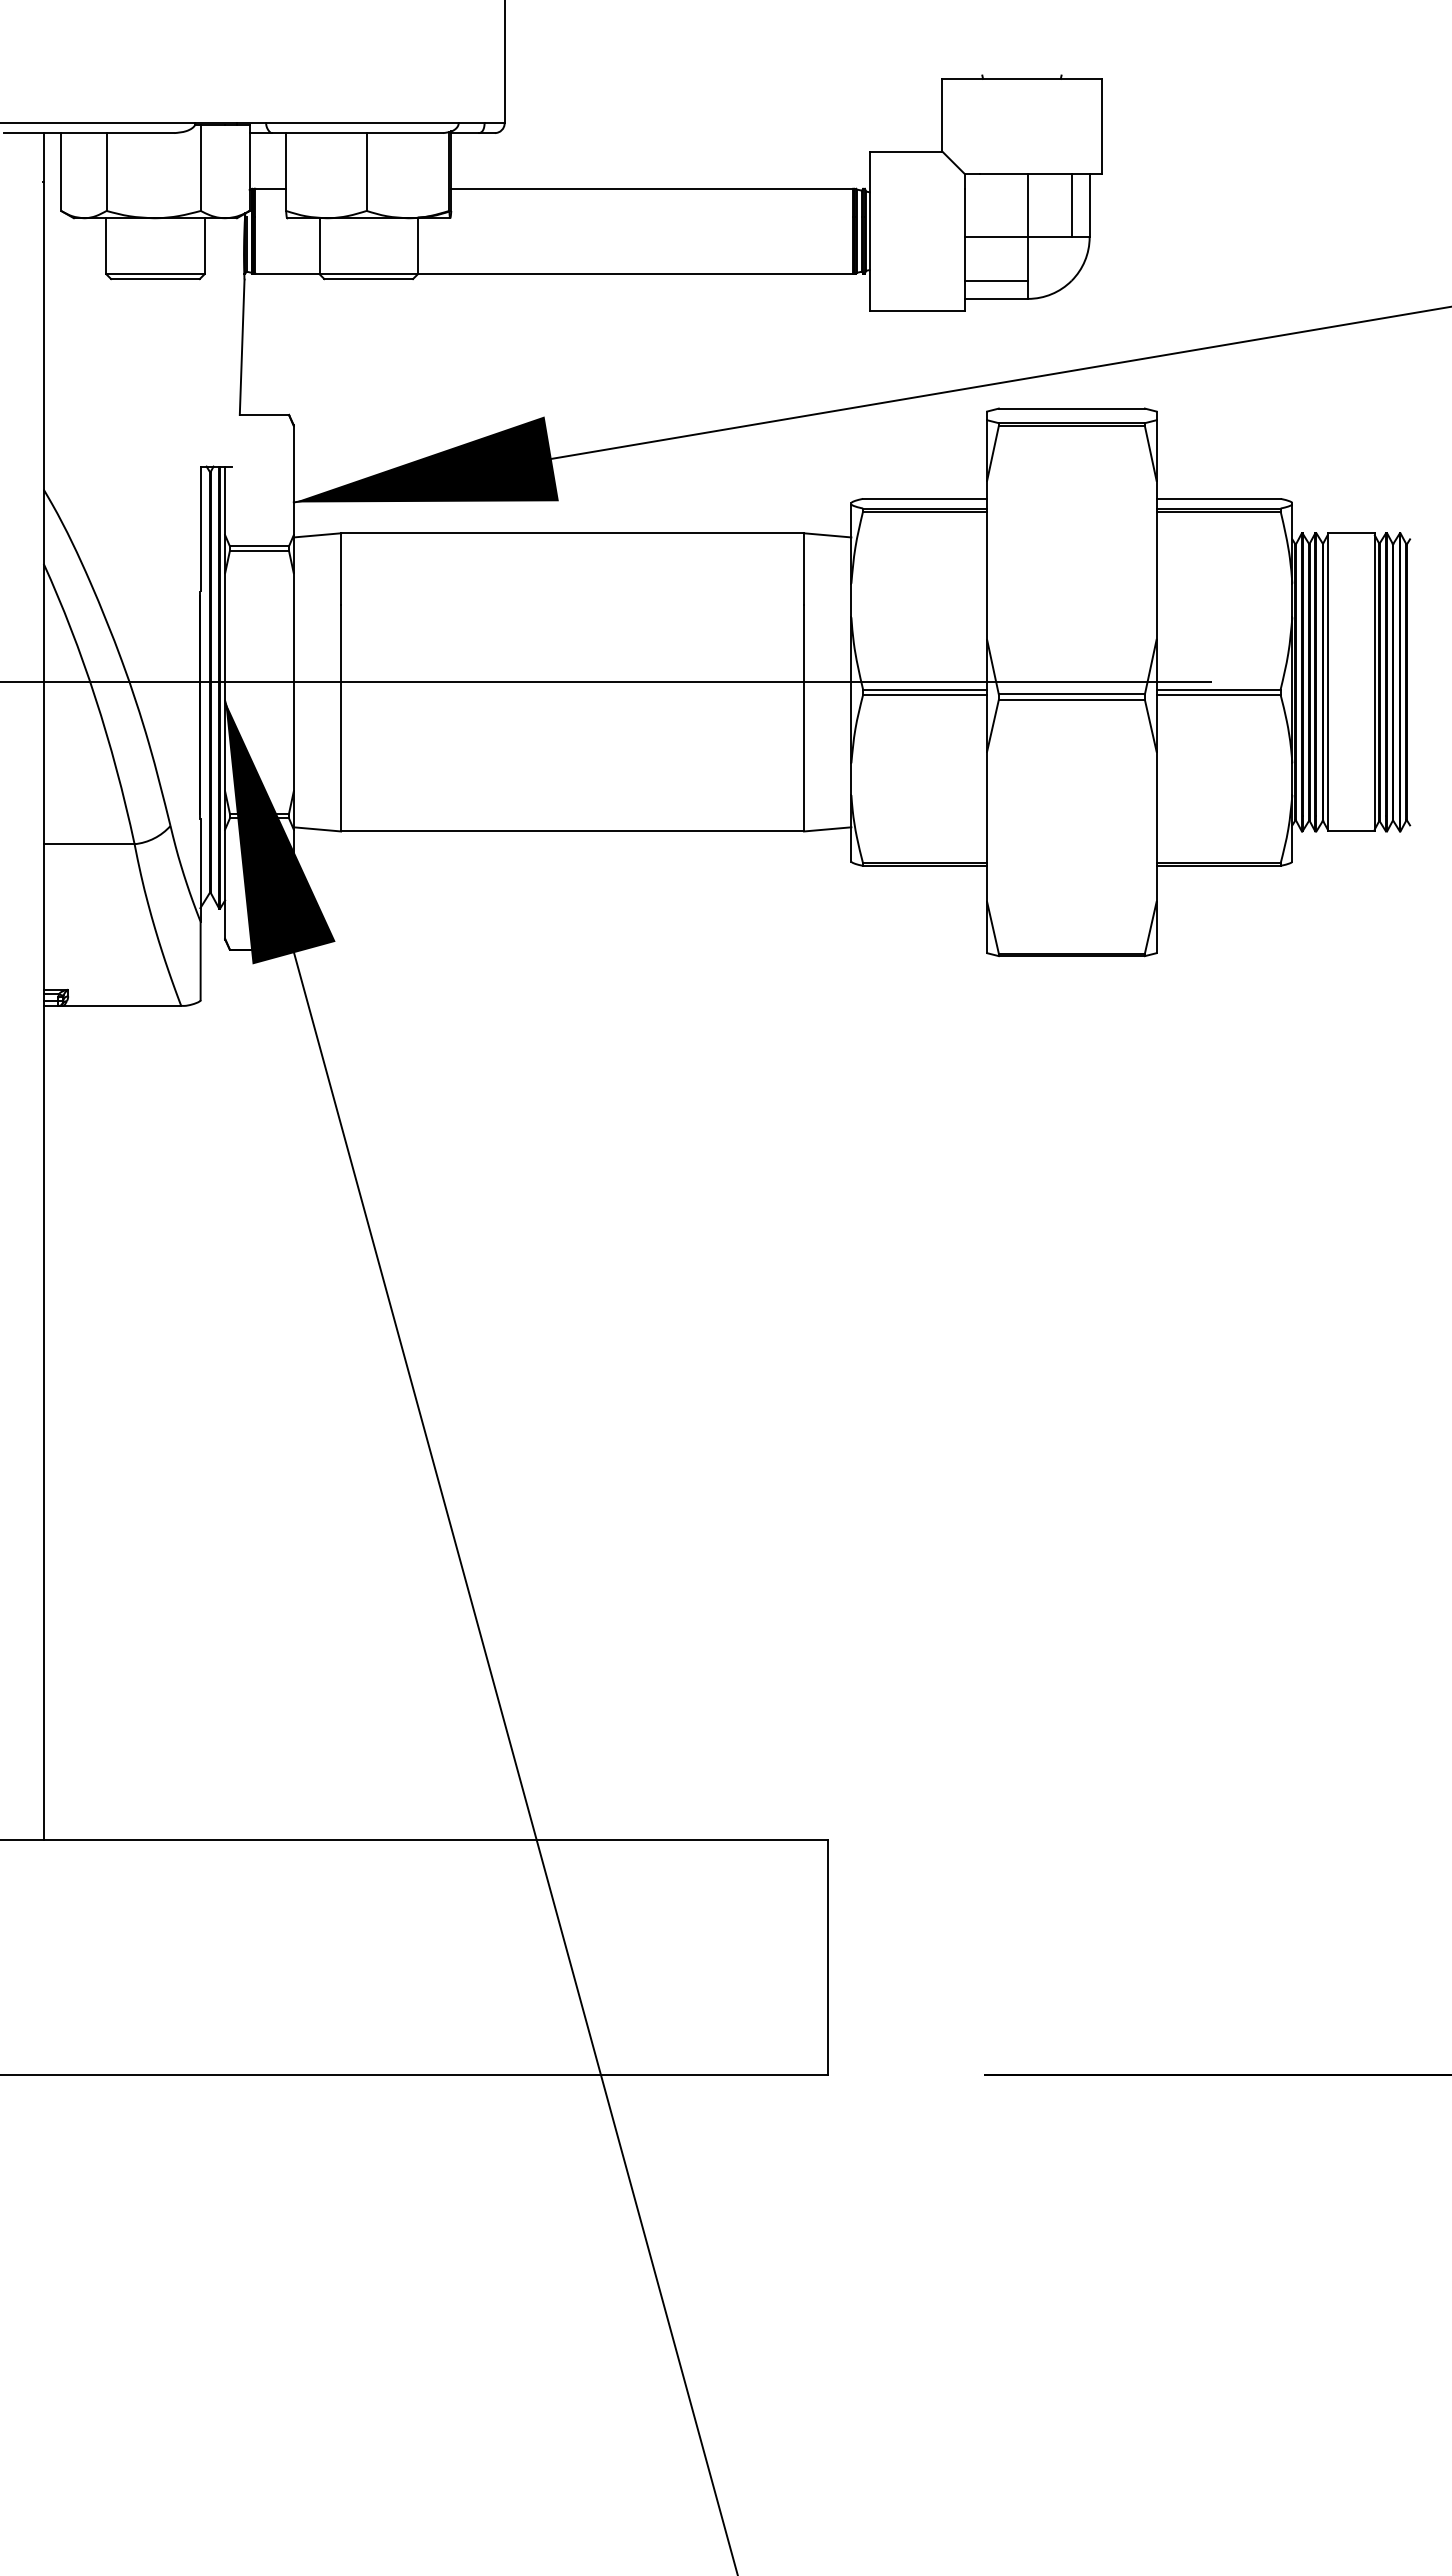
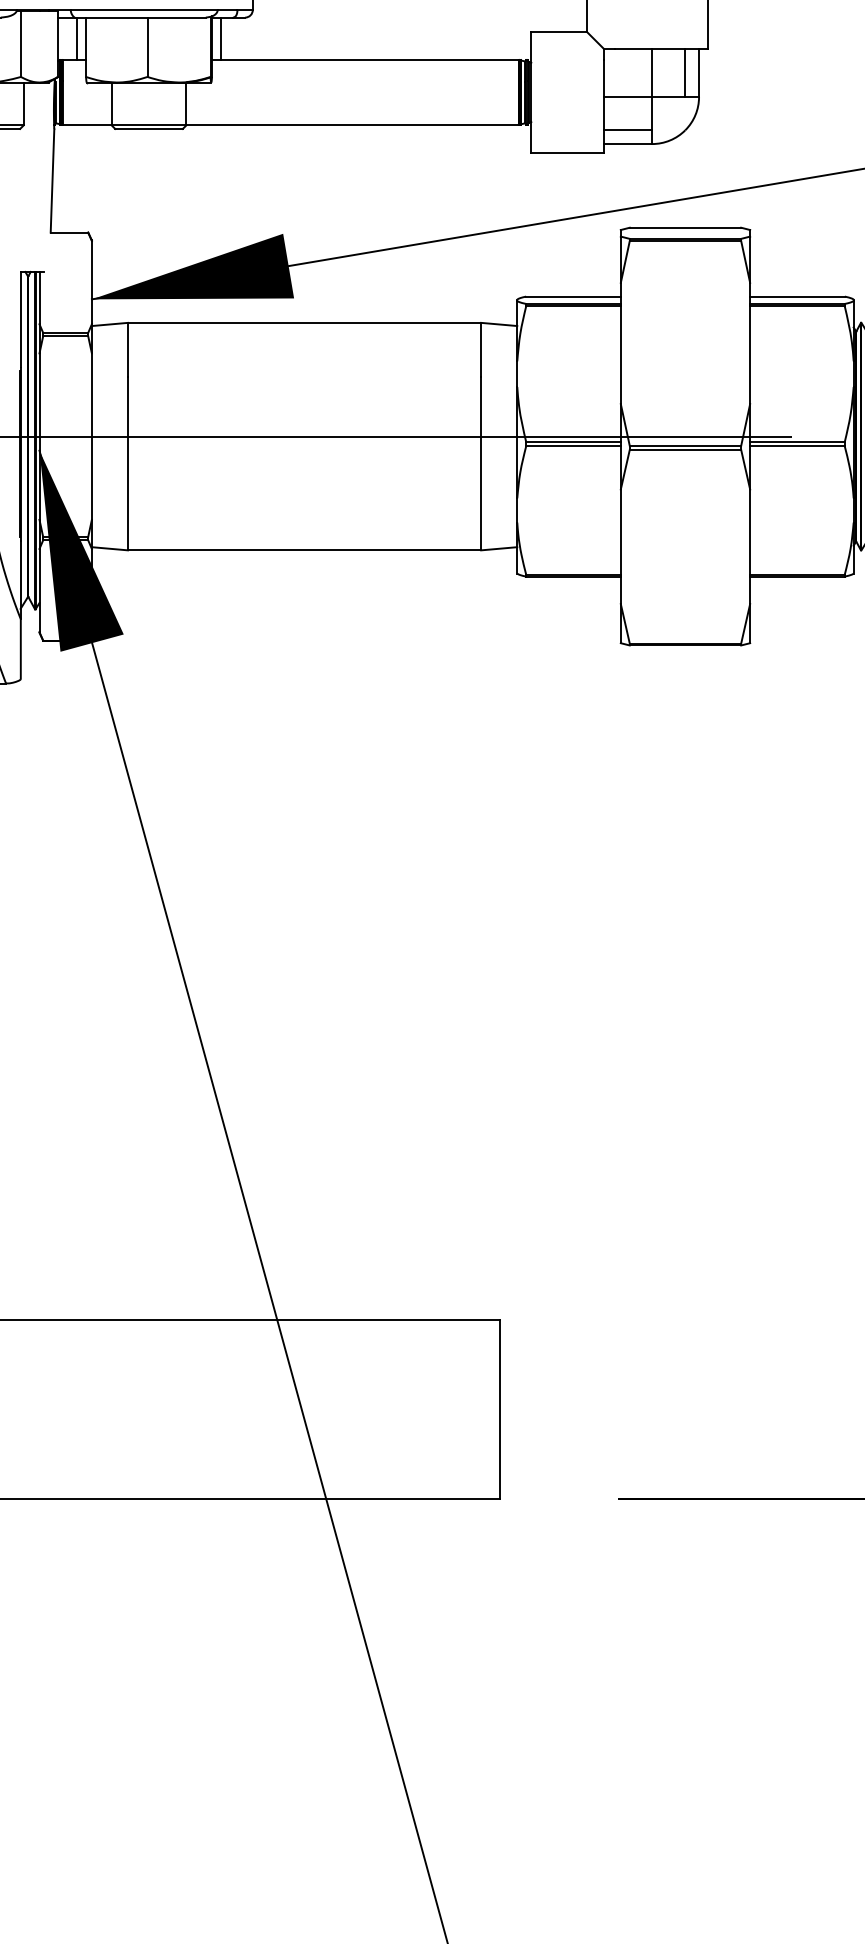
line: (274, 160) -> (77, 38), added
line: (462, 160) -> (220, 38), added

